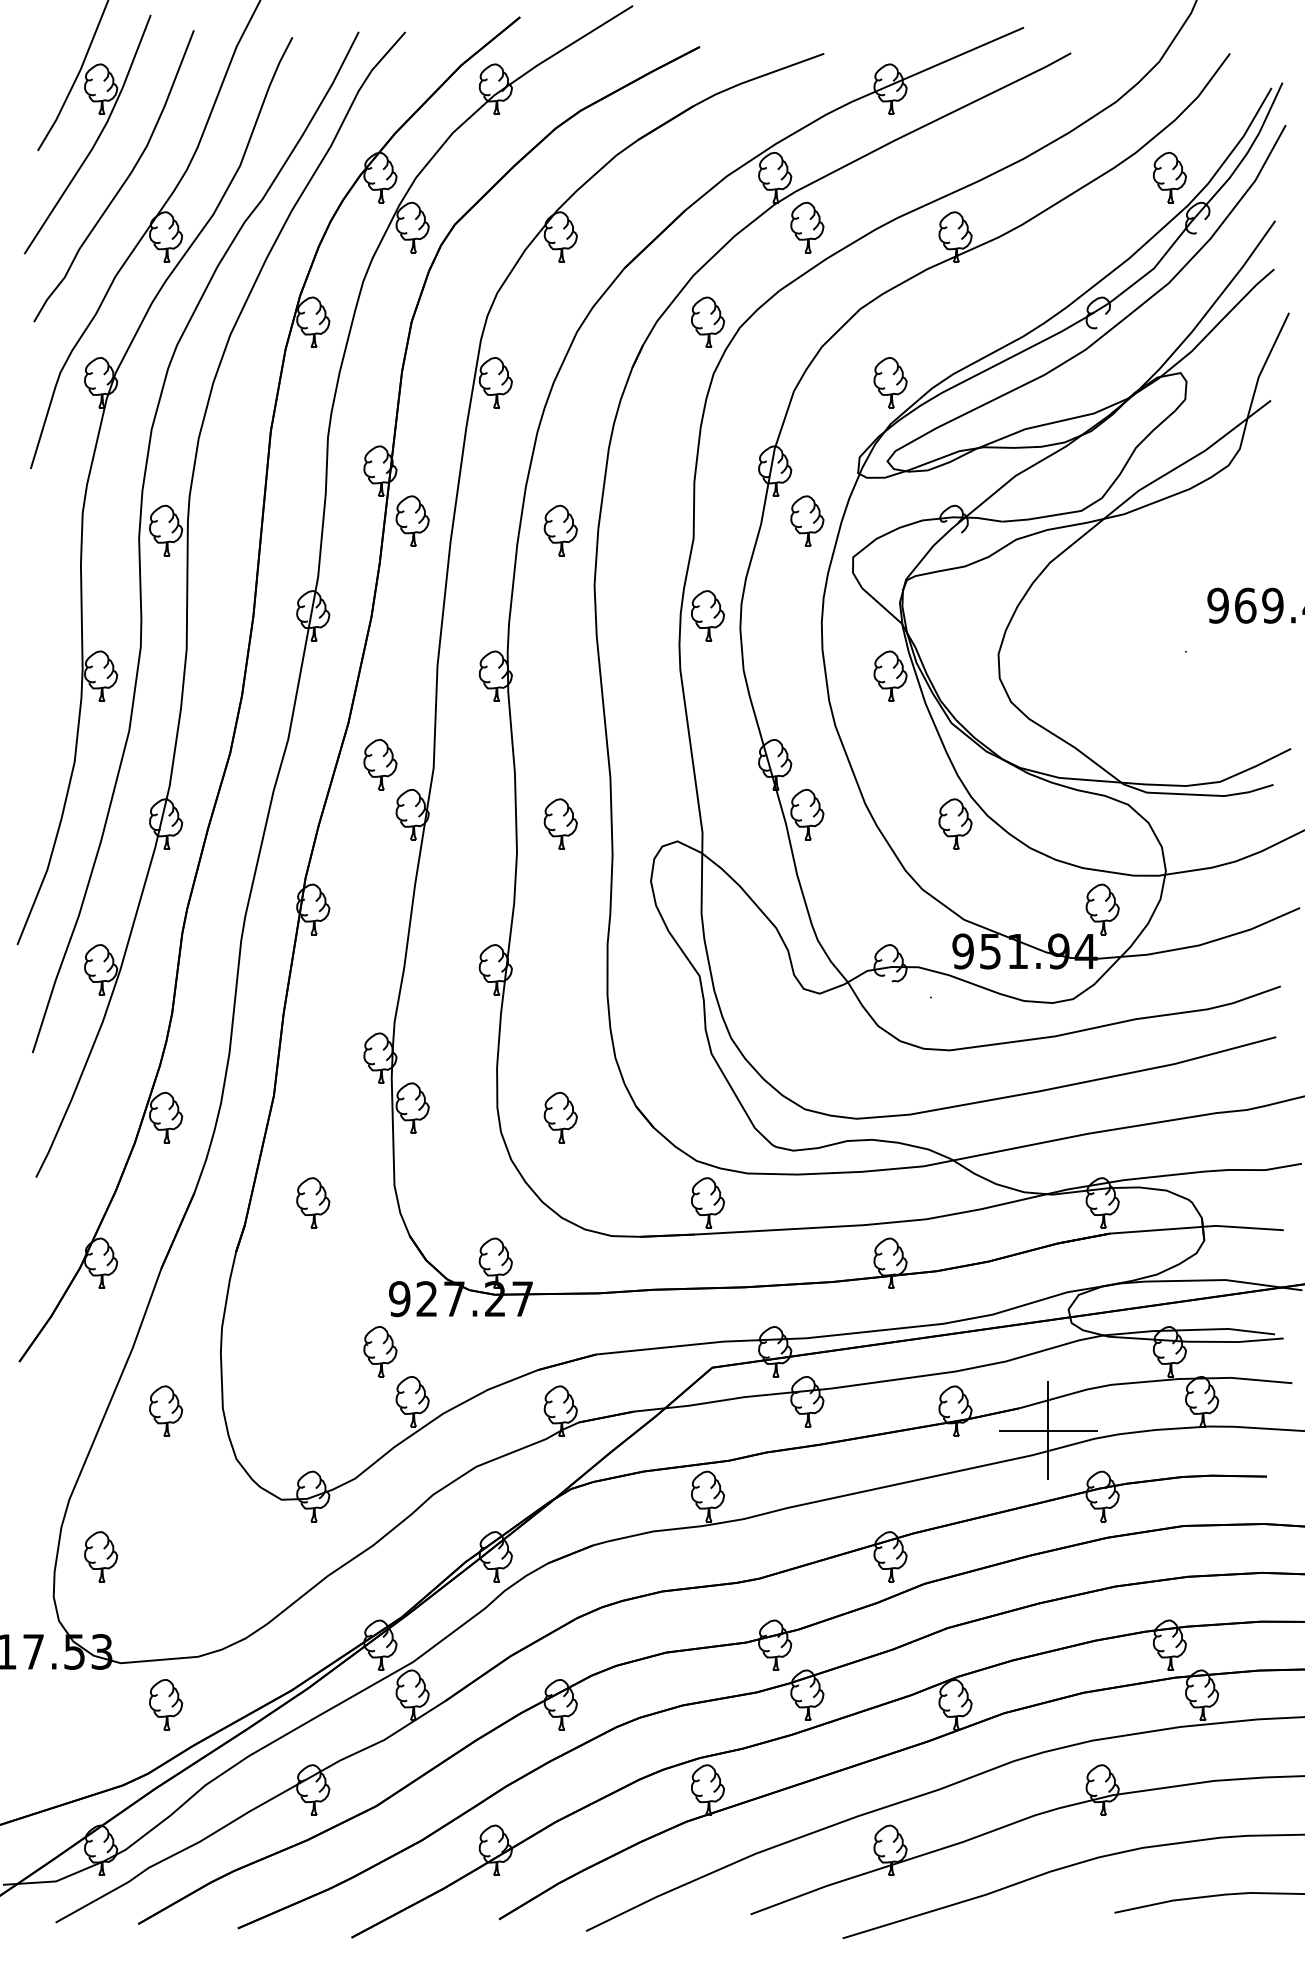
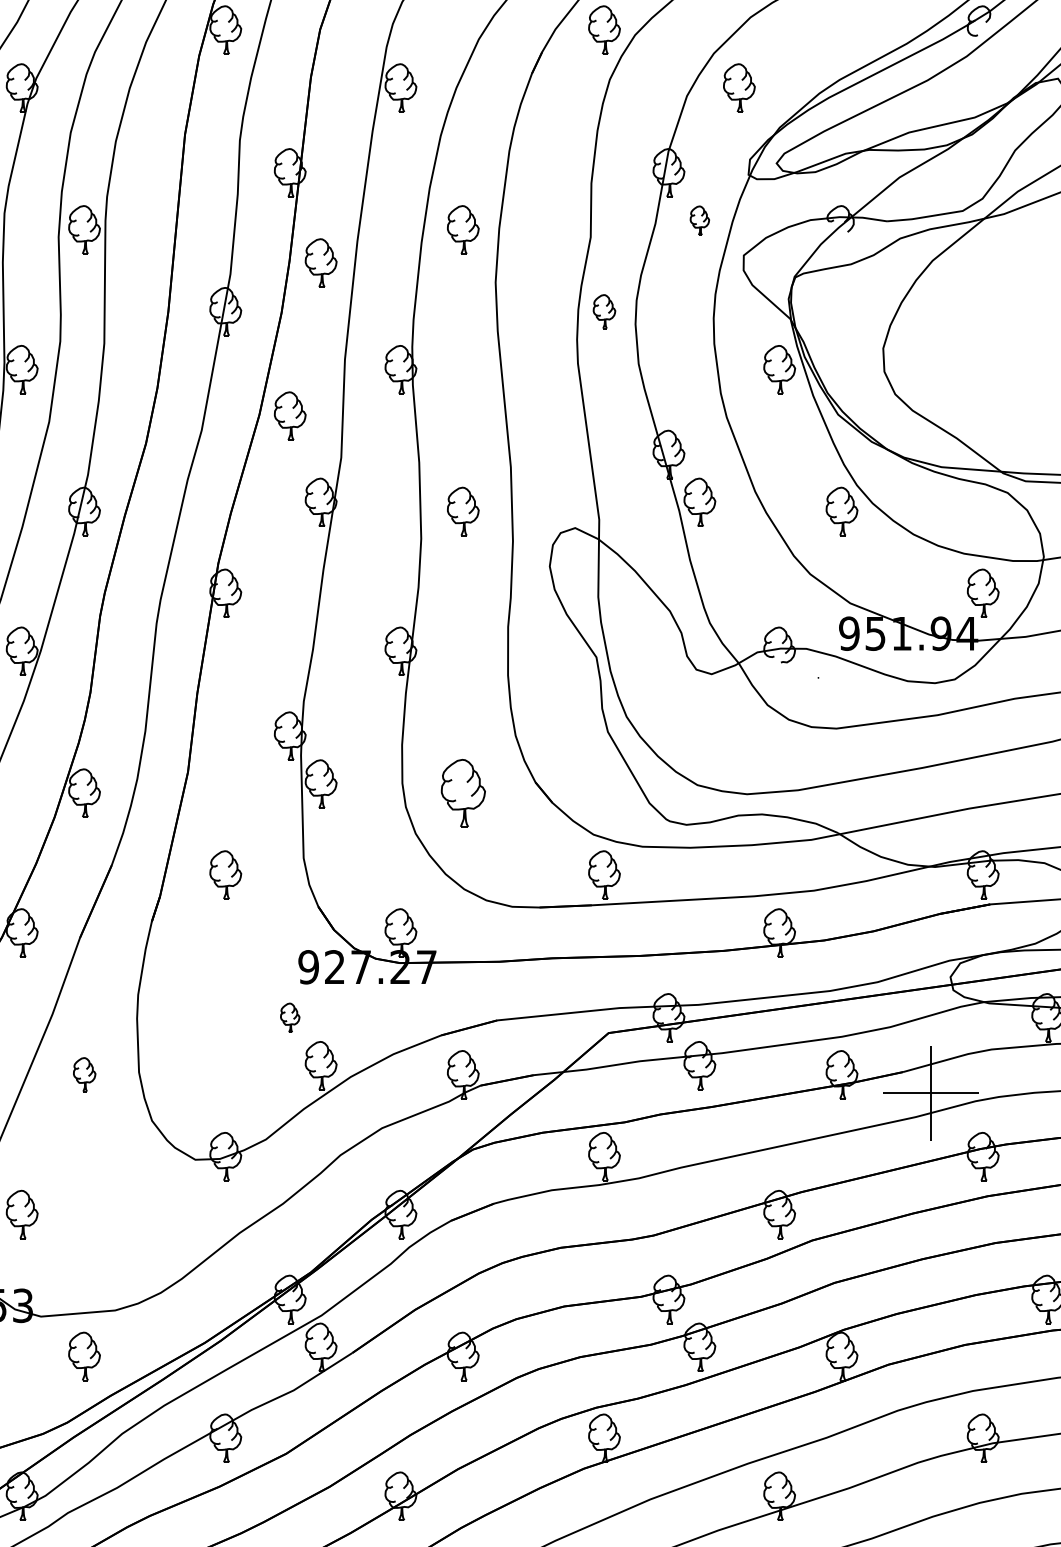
part: (890, 382) -> (739, 87), moved
part: (412, 520) -> (320, 262), moved
part: (807, 520) -> (699, 220), size x0.6
part: (707, 615) -> (604, 311), size x0.7
part: (380, 764) -> (290, 415), moved
part: (560, 1117) -> (462, 793), size x1.4
part: (380, 1351) -> (290, 1017), size x0.6
part: (166, 1410) -> (84, 1074), size x0.7

